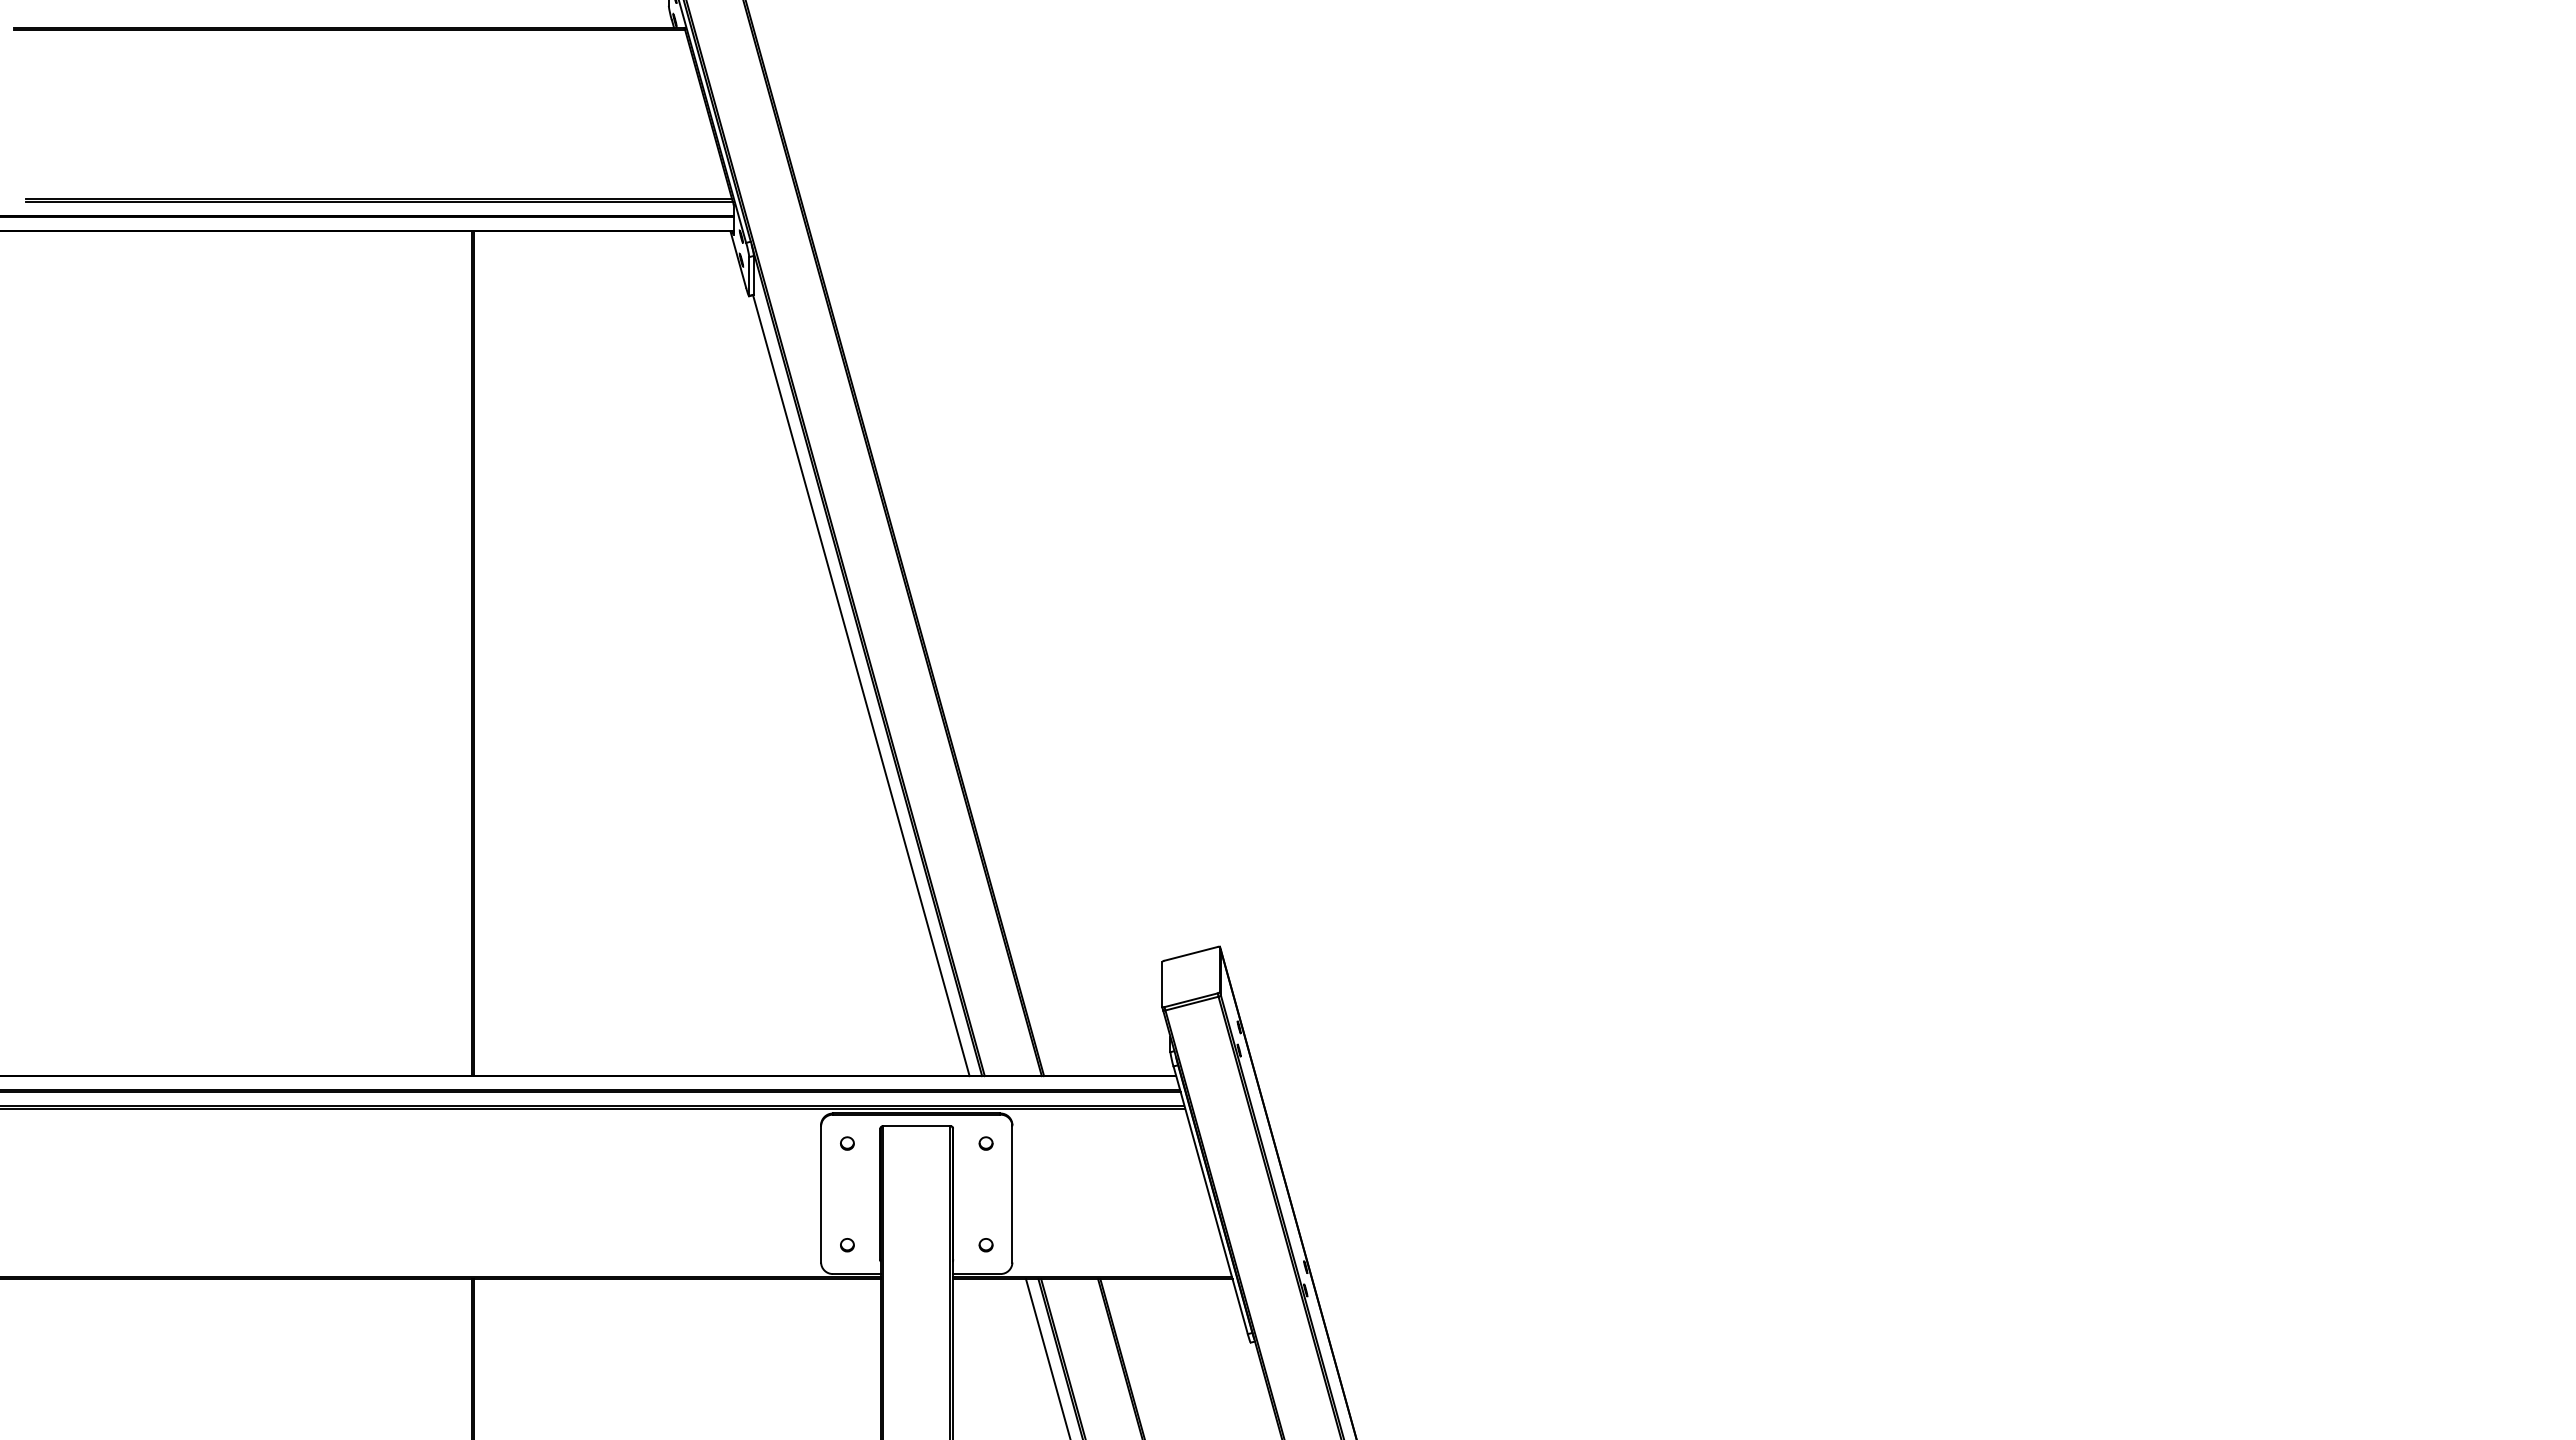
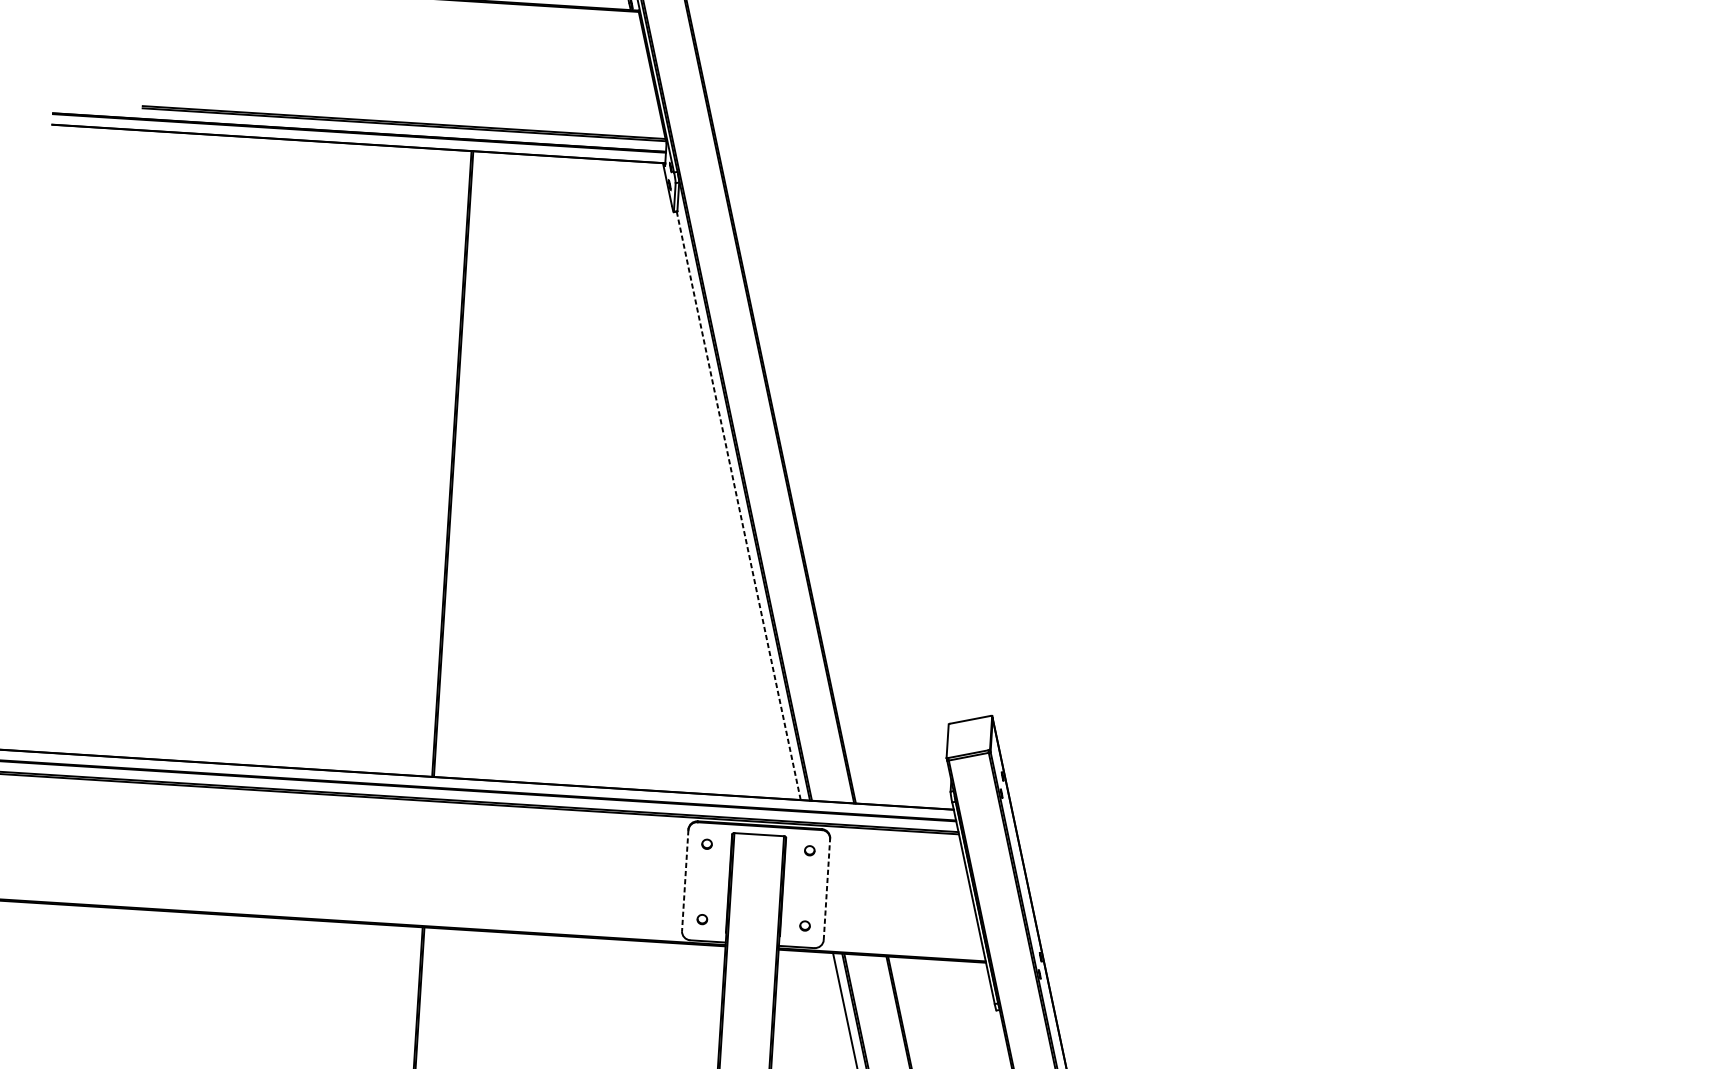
line: (861, 686) -> (738, 506), solid -> dashed
line: (1012, 1193) -> (827, 888), solid -> dashed
line: (821, 1194) -> (685, 880), solid -> dashed

